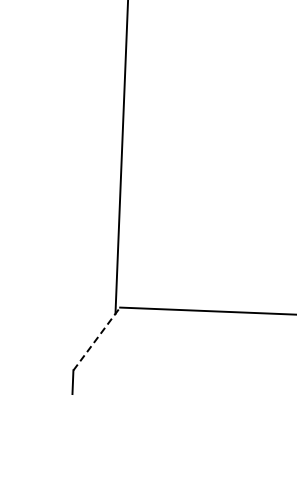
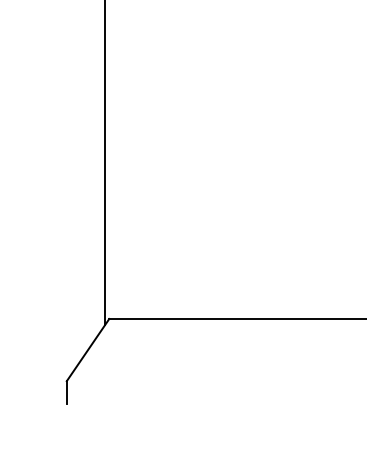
line: (97, 339) -> (88, 350), dashed -> solid

